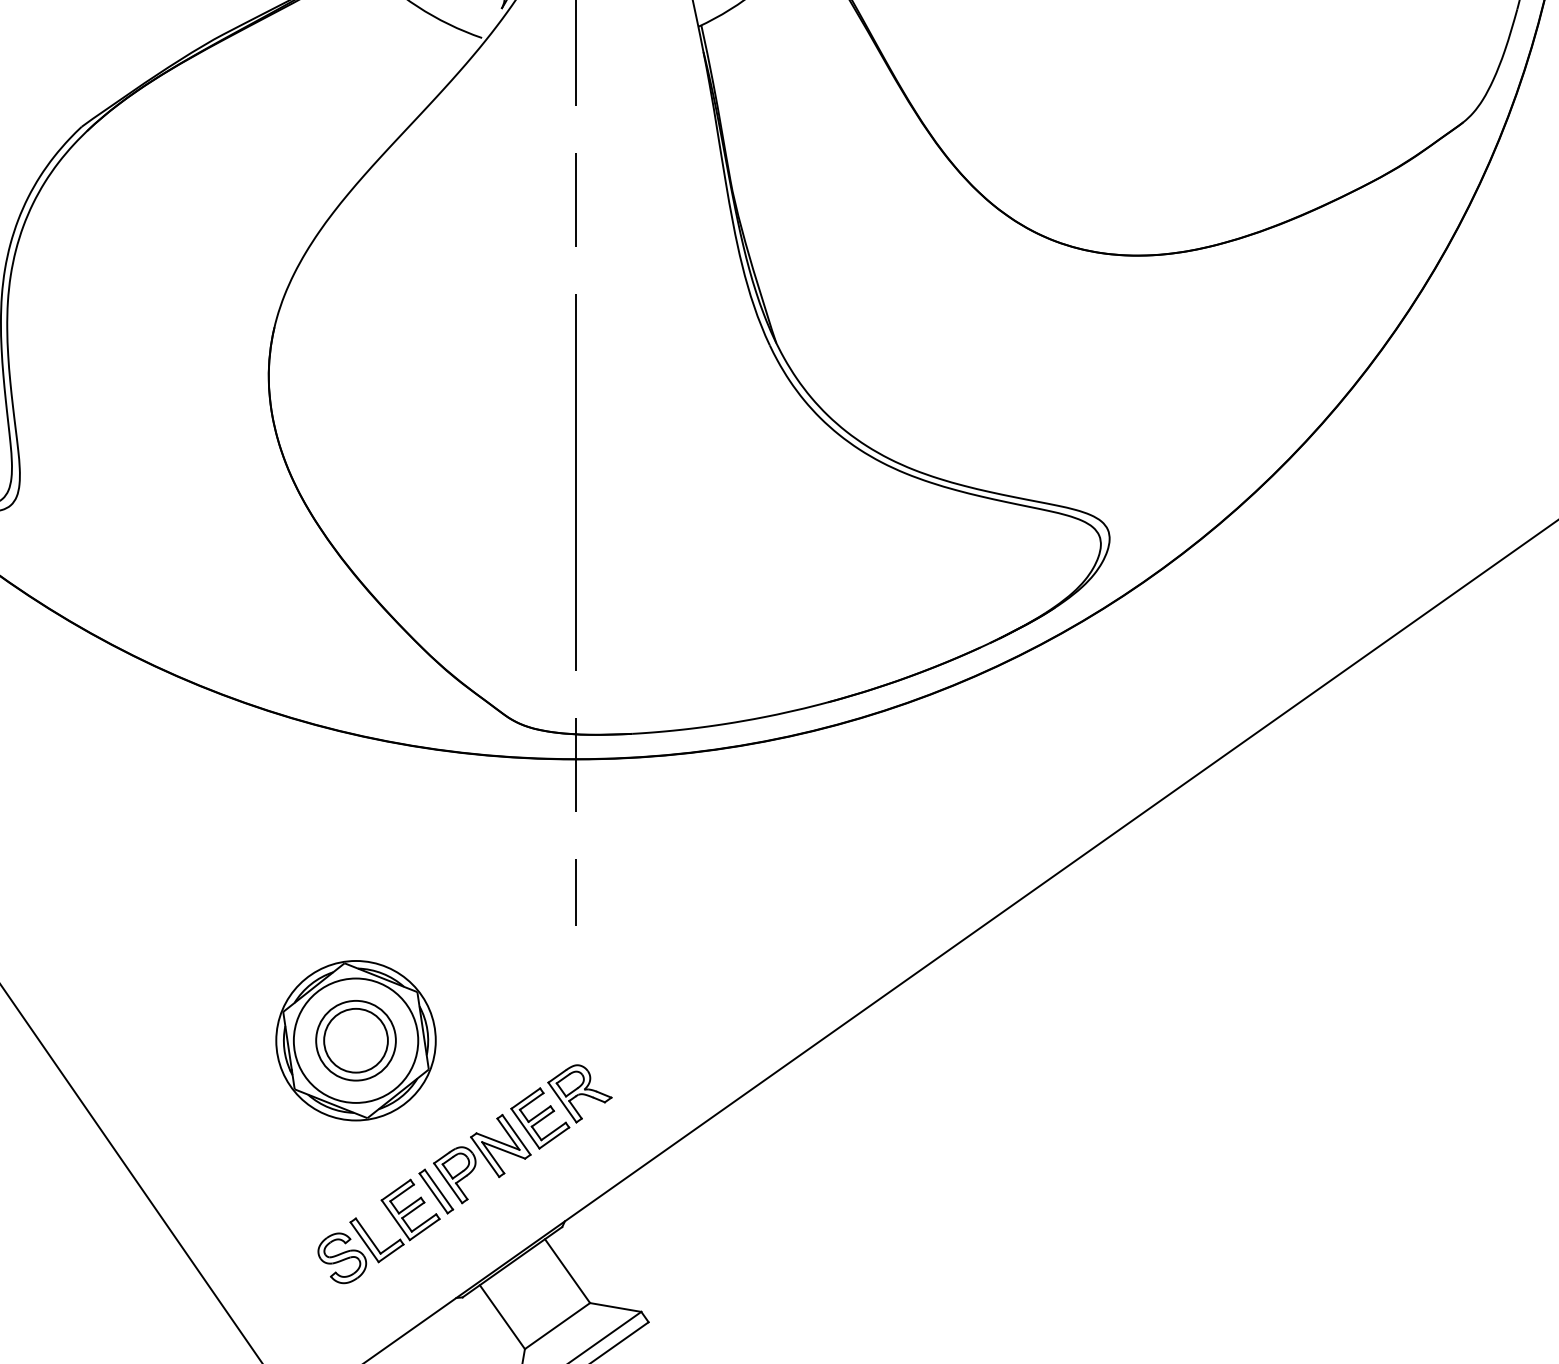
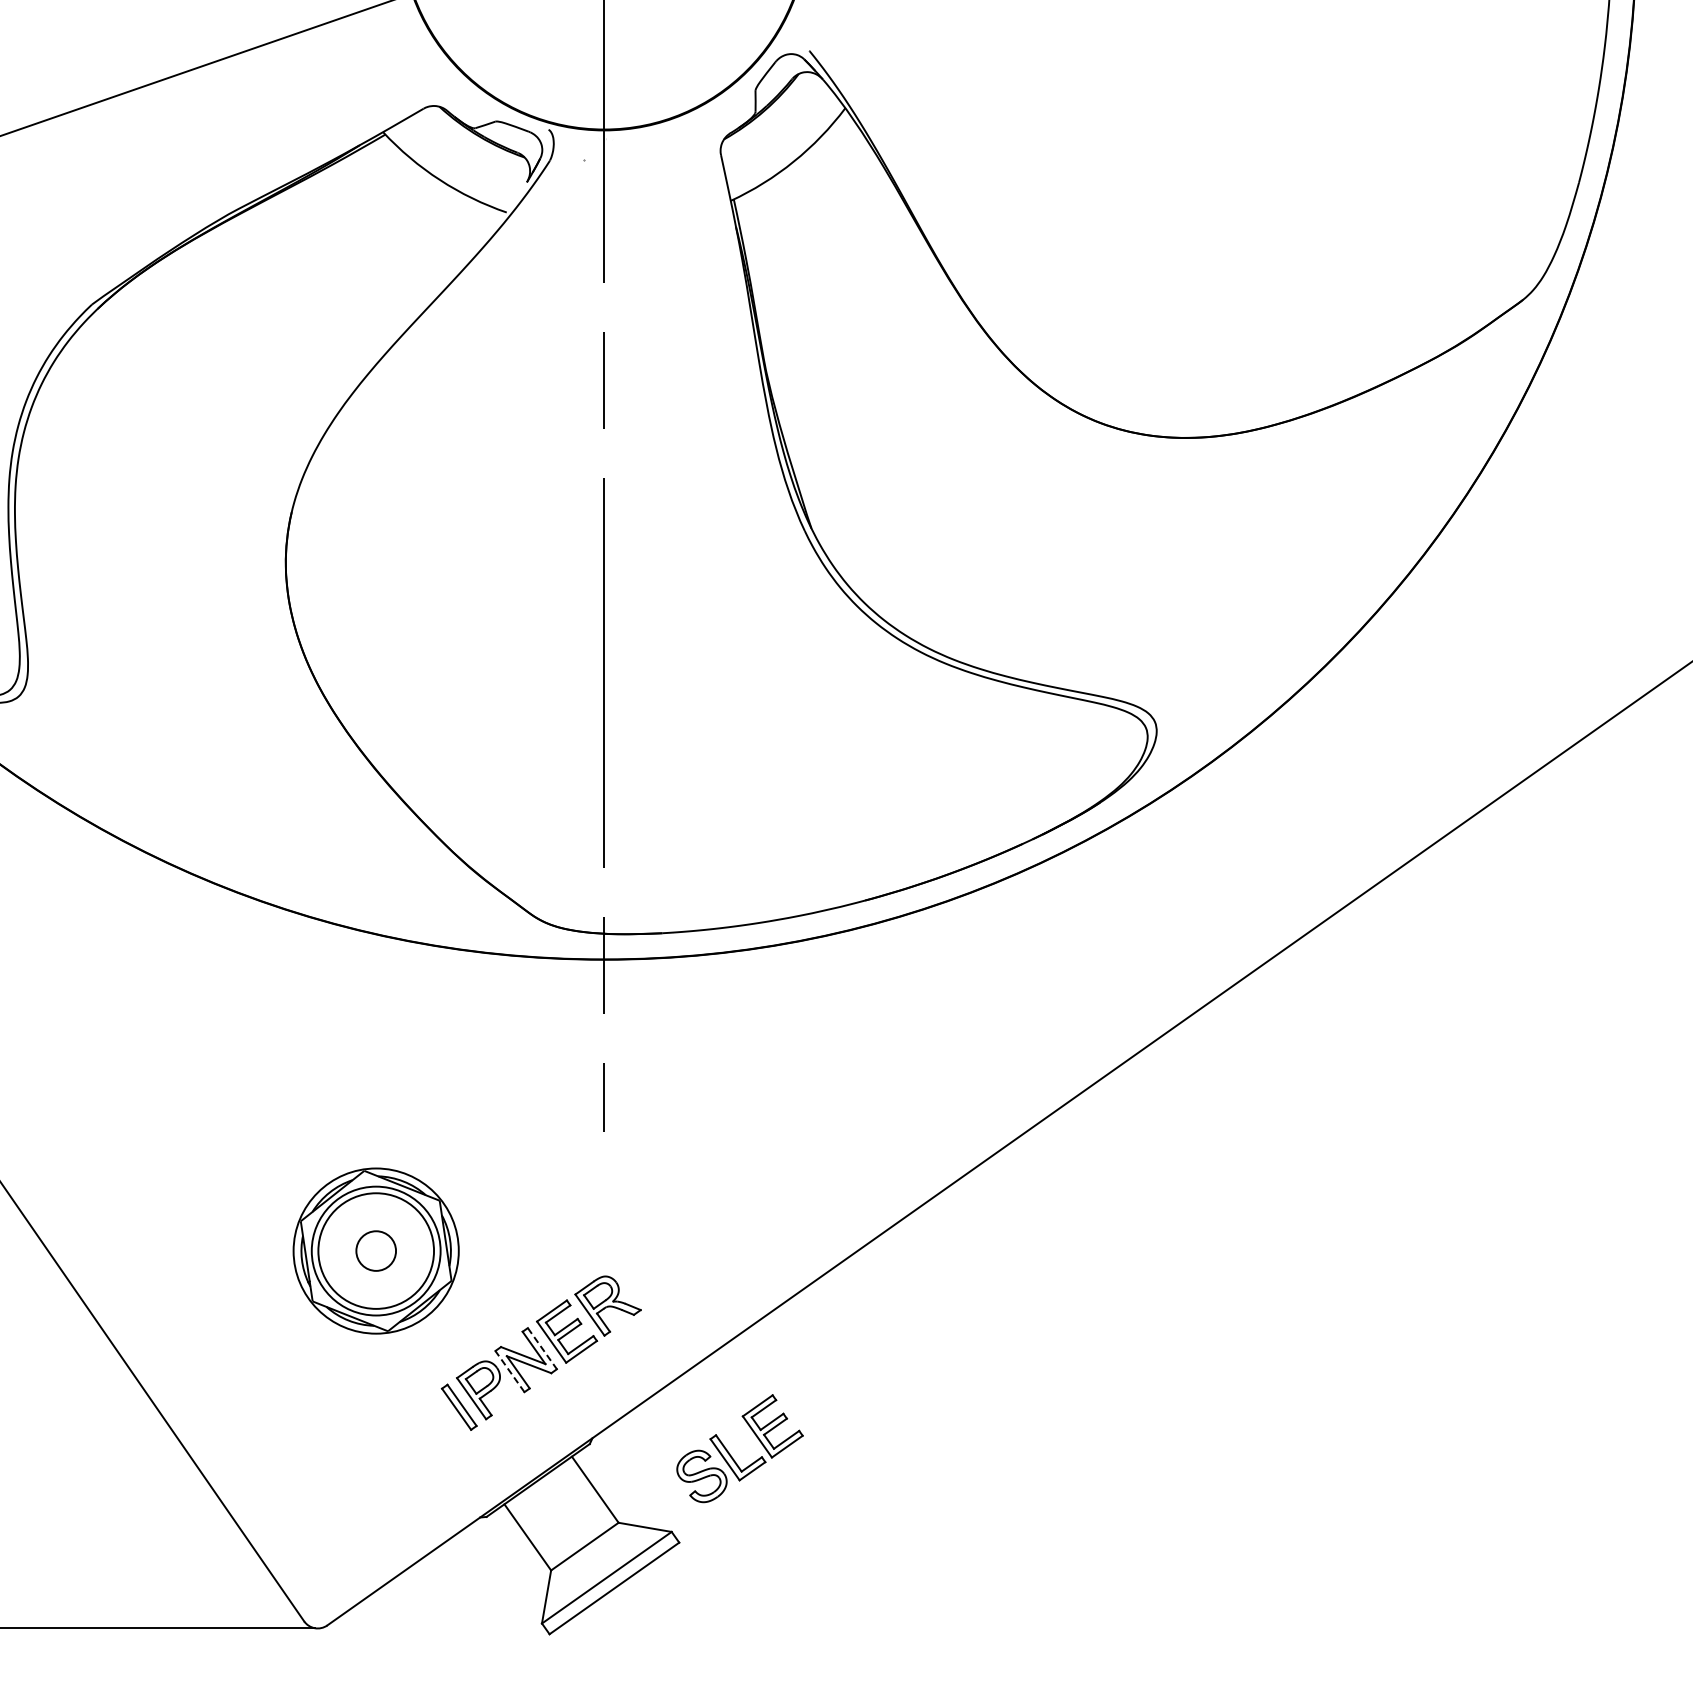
circle: (355, 1040) -> (375, 1250), size x1.4
circle: (356, 1041) -> (376, 1251), size x0.6
line: (516, 1135) -> (542, 1349), solid -> dashed
line: (484, 1156) -> (509, 1371), solid -> dashed
part: (369, 1236) -> (730, 1453), moved

